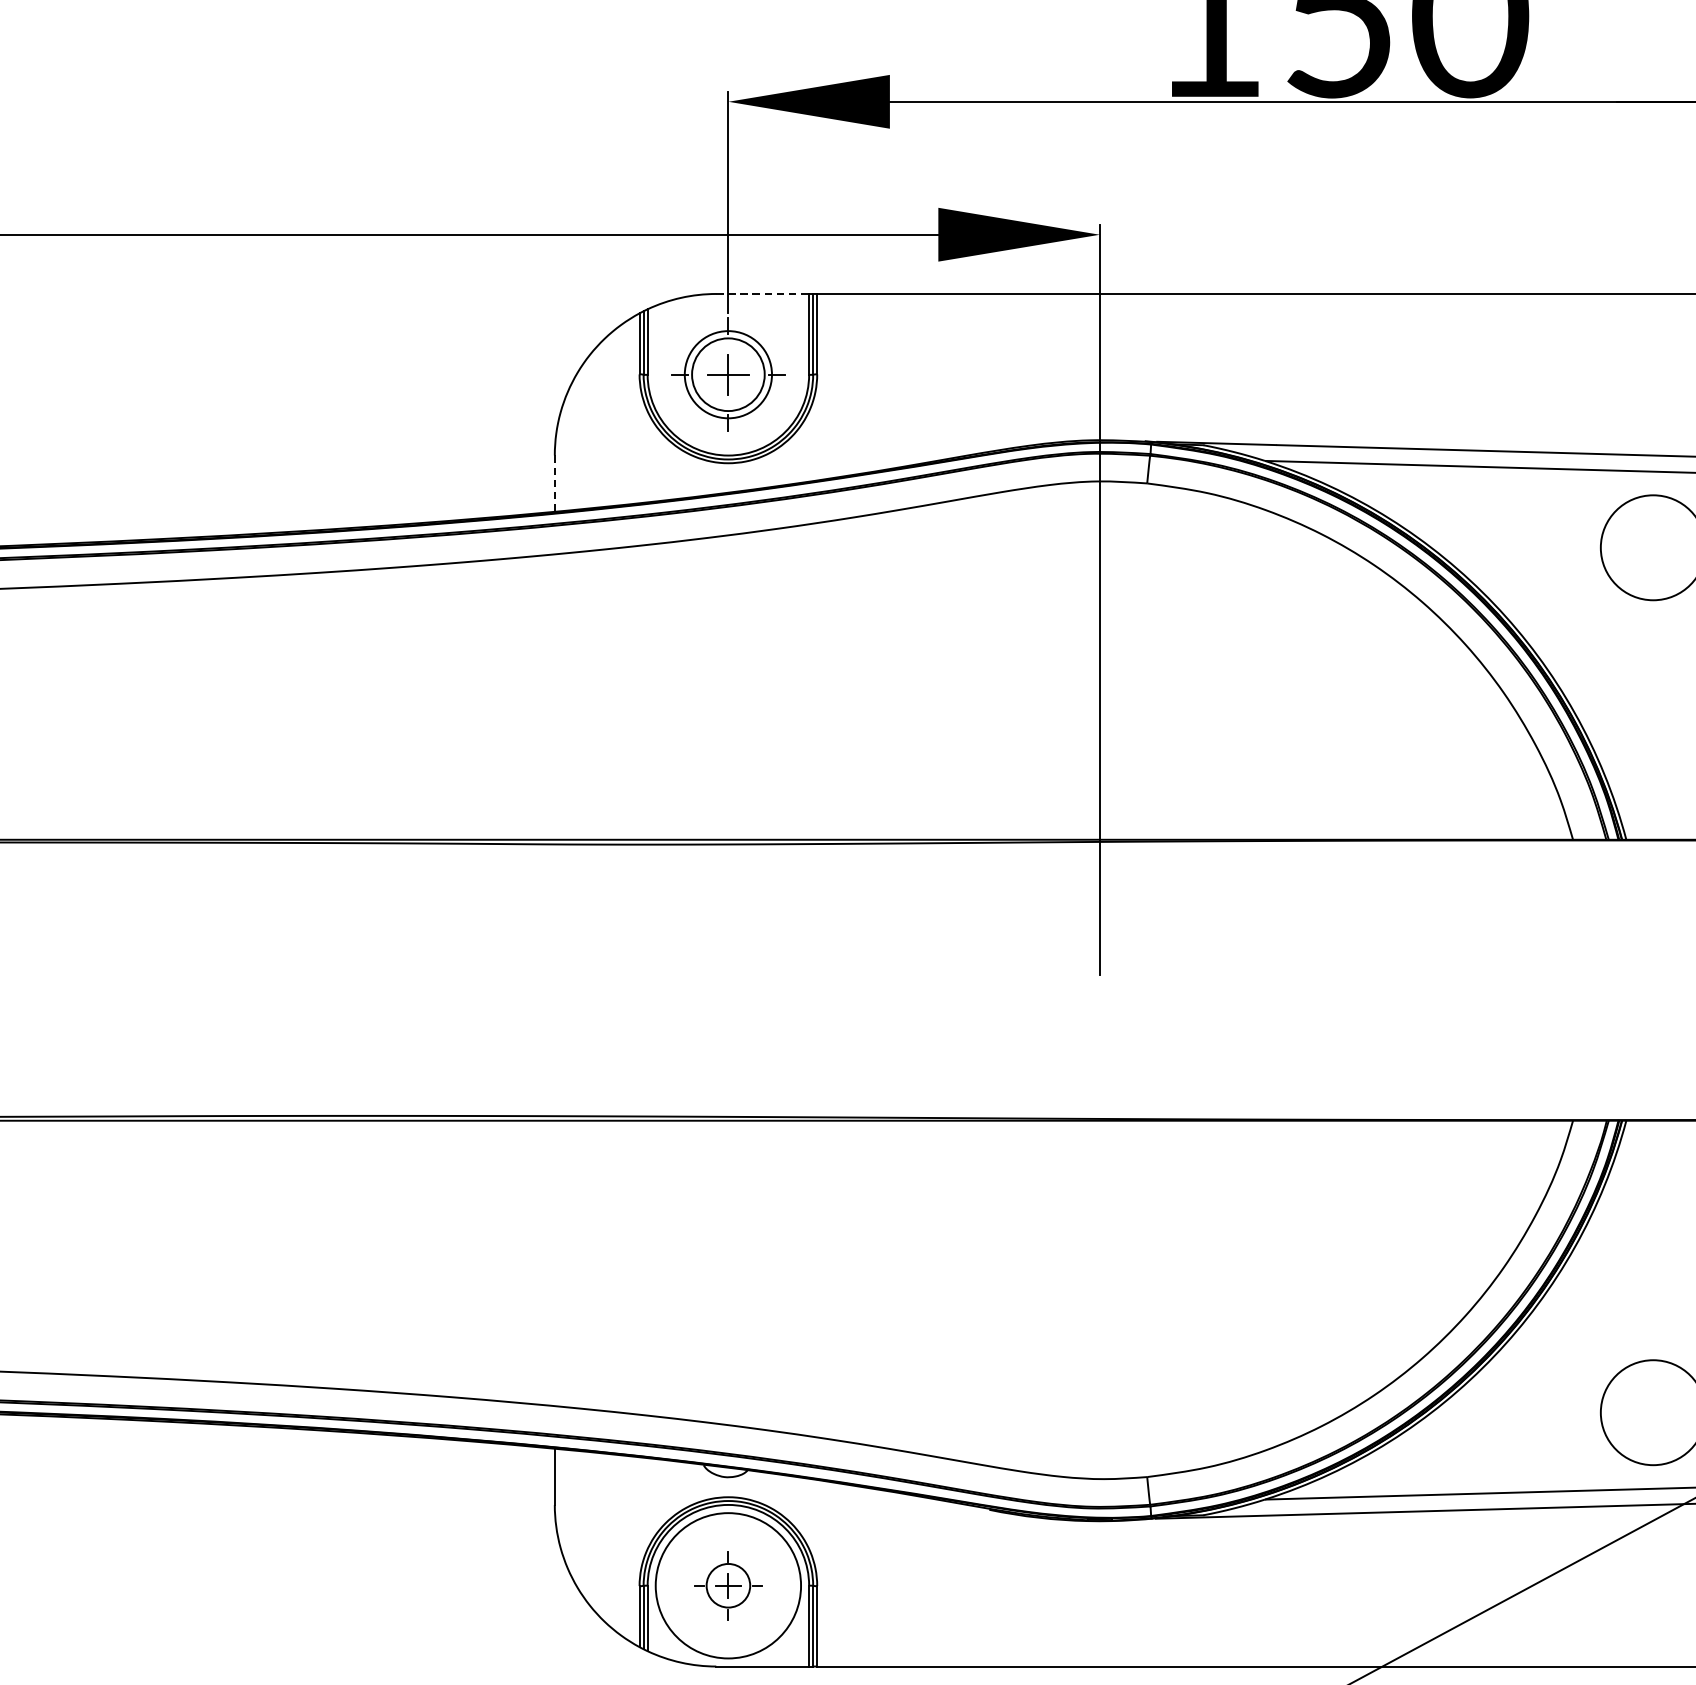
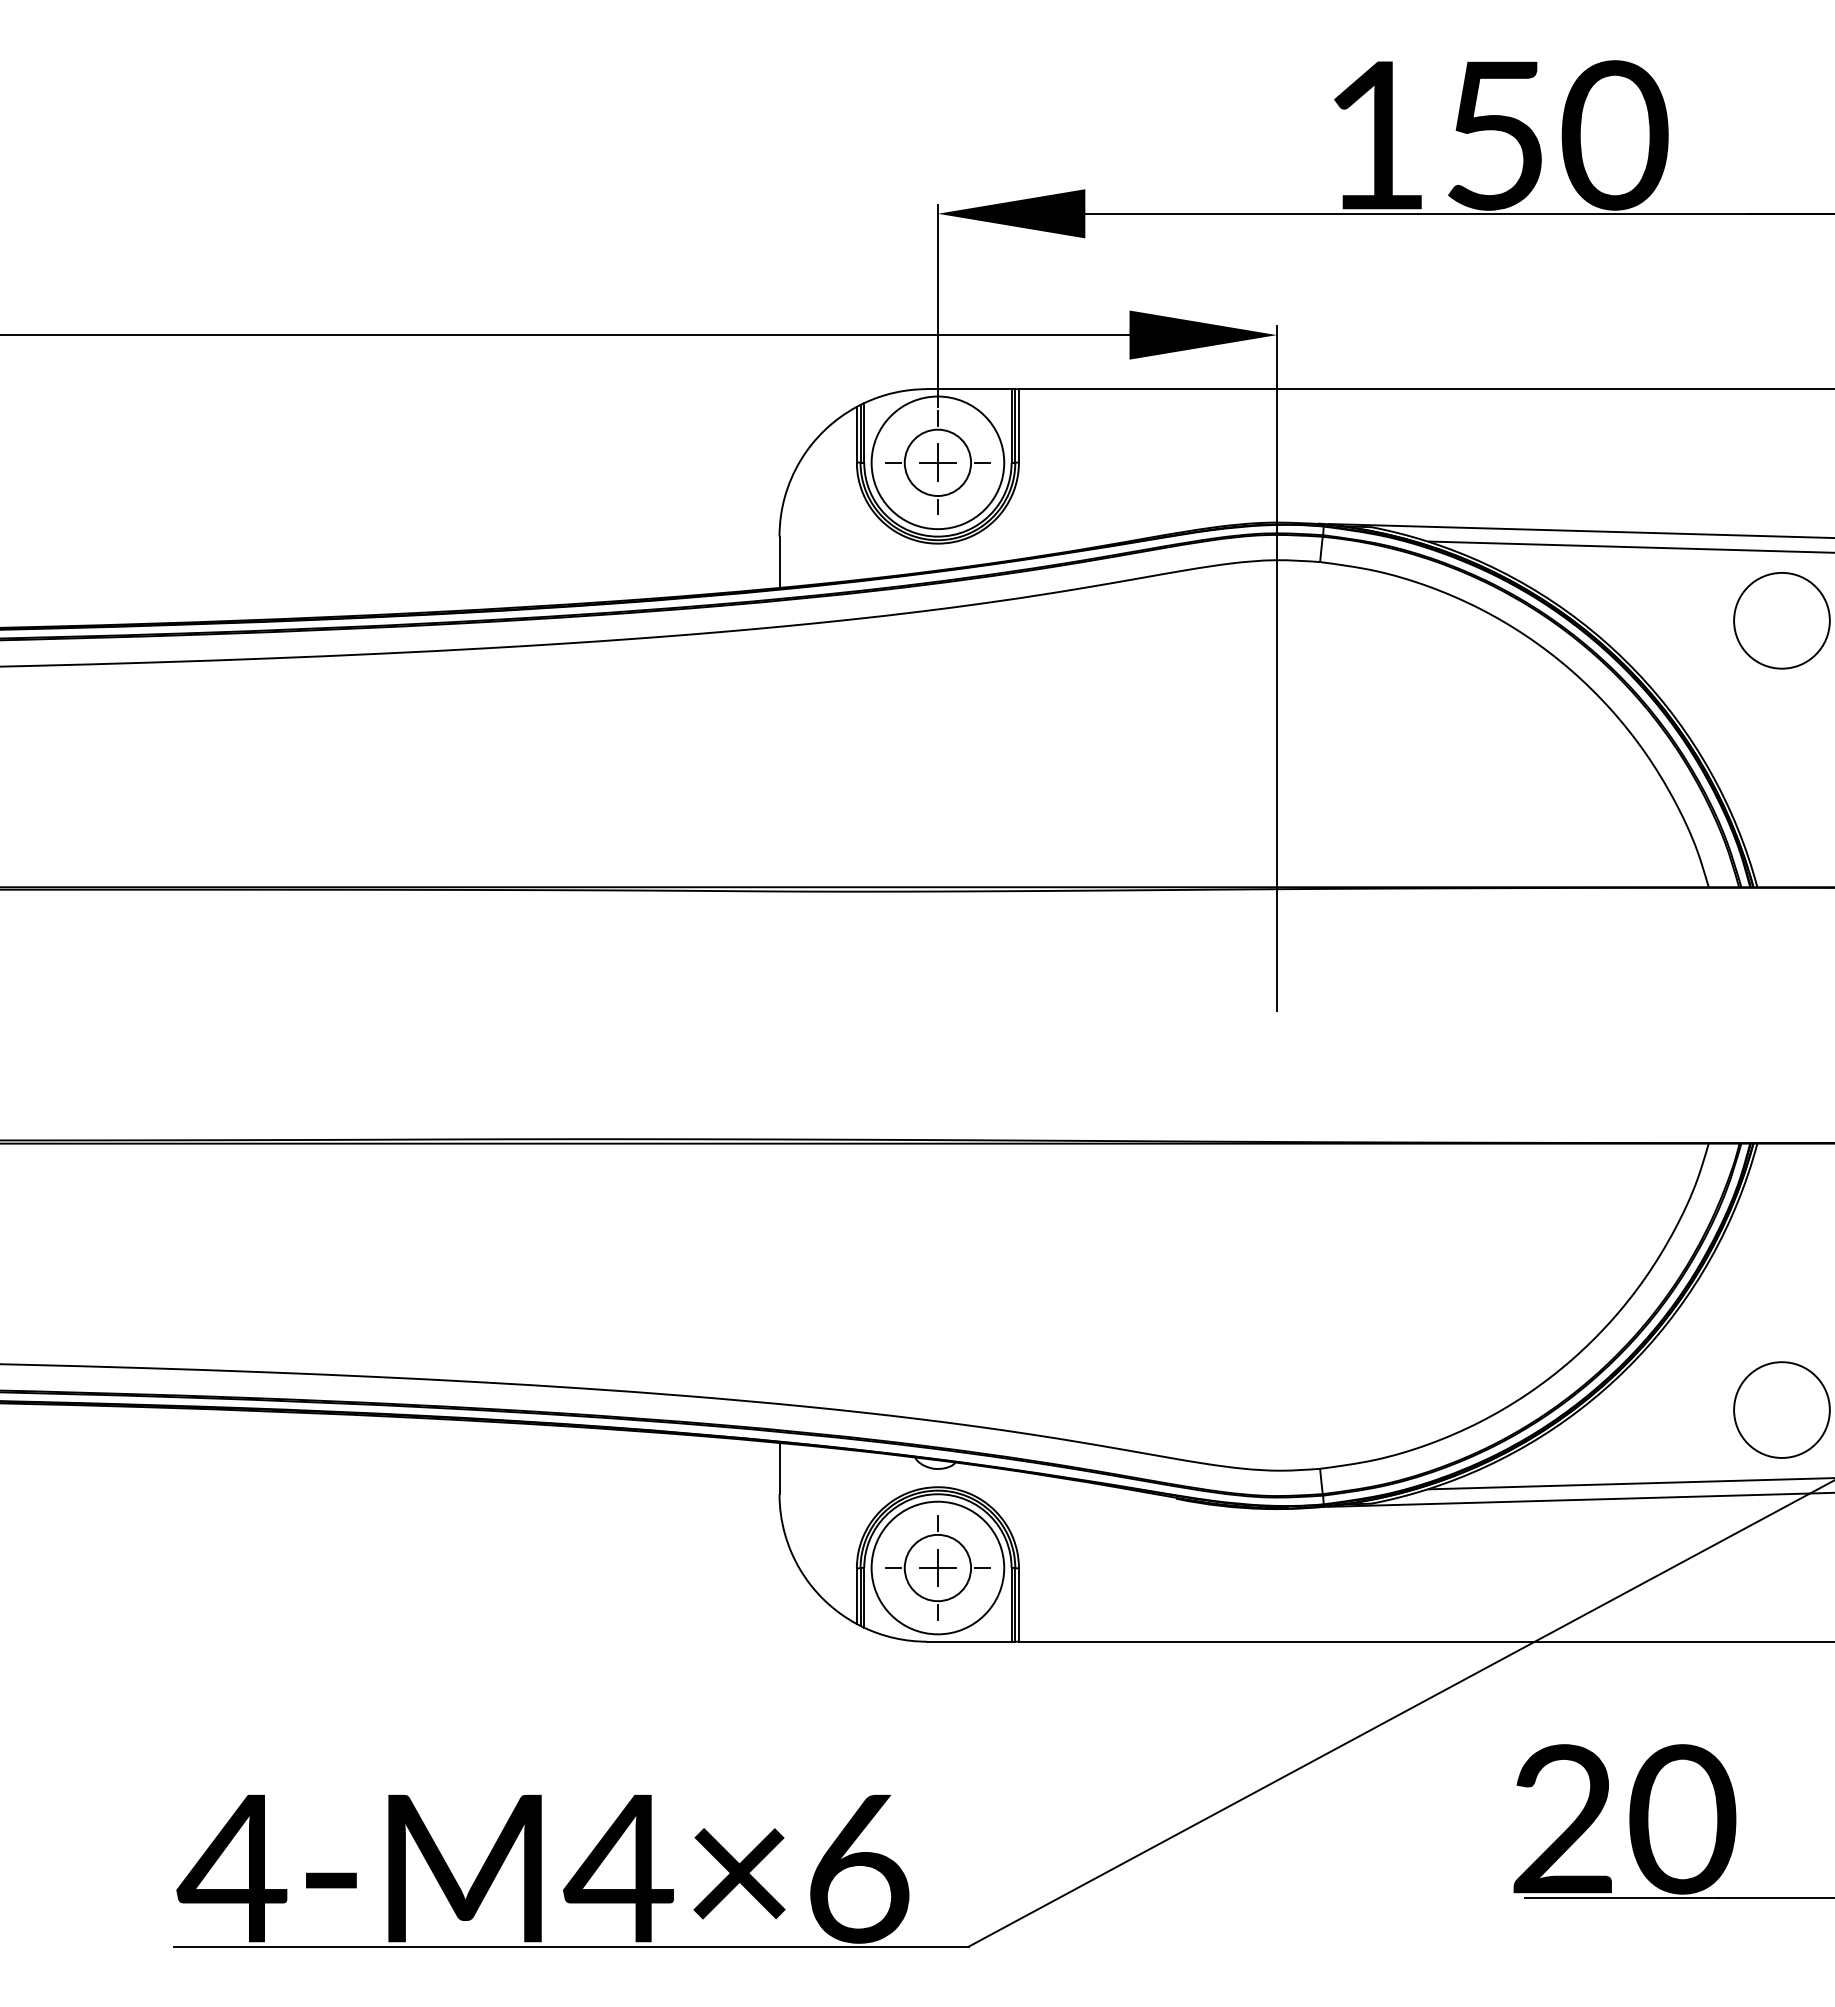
line: (762, 294) -> (969, 389), dashed -> solid
circle: (727, 374) -> (937, 462), size x1.67
line: (554, 483) -> (779, 562), dashed -> solid
part: (727, 1585) -> (937, 1567), size x1.67

